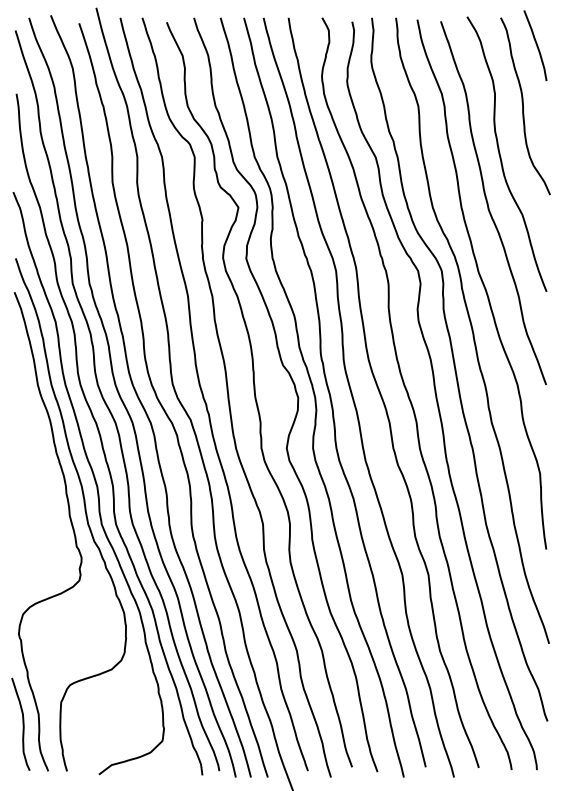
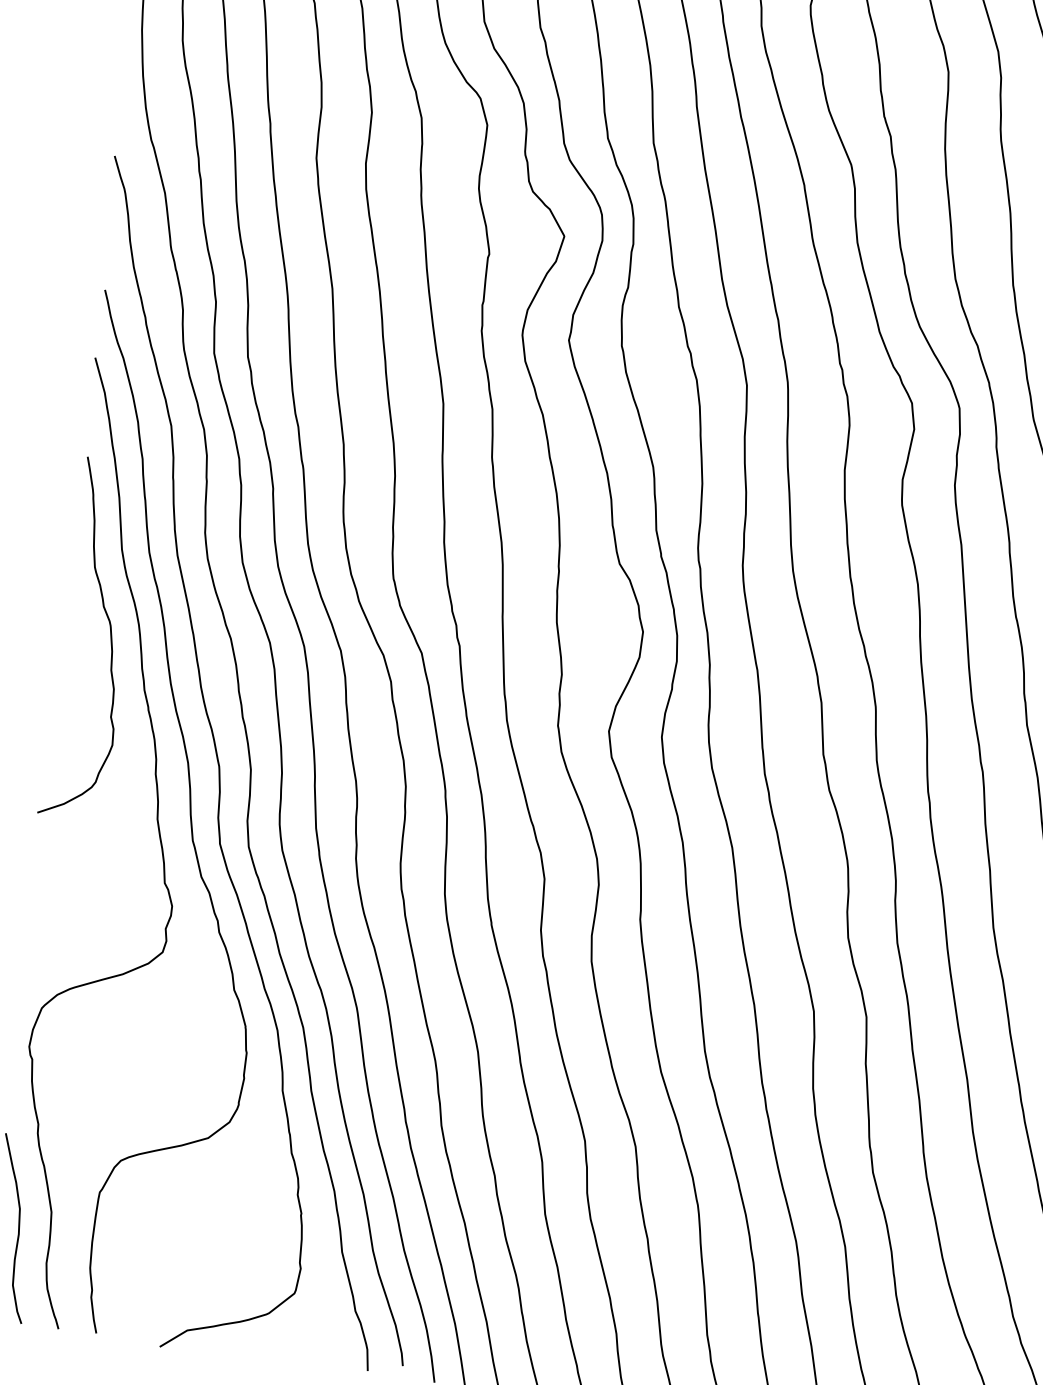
curve: (36, 430) -> (109, 640), added

